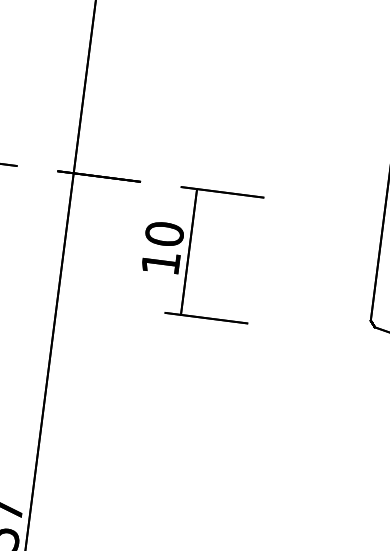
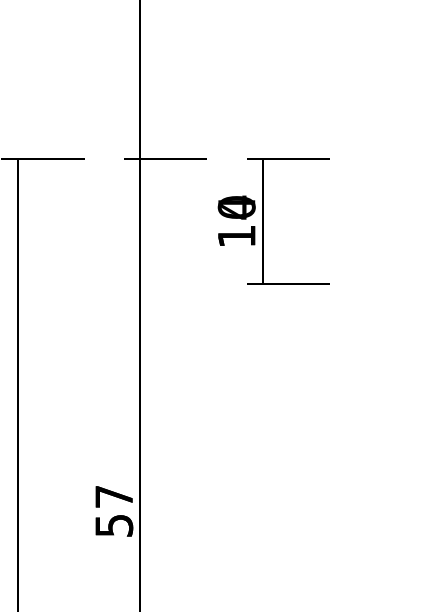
text: (164, 234) -> (236, 207), 10 -> 14

